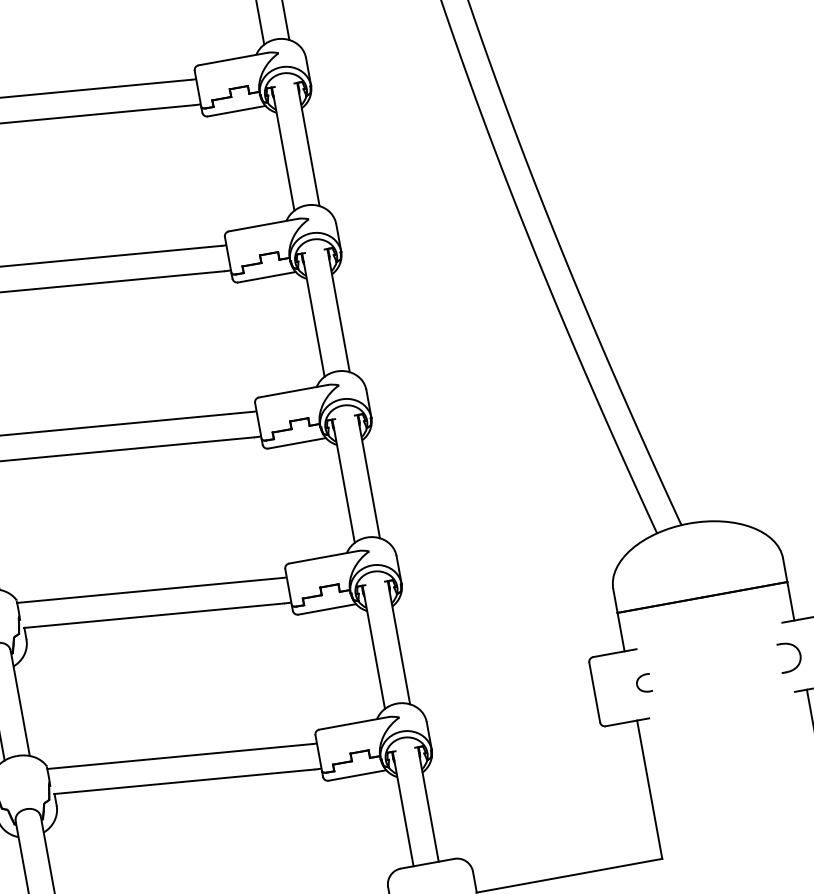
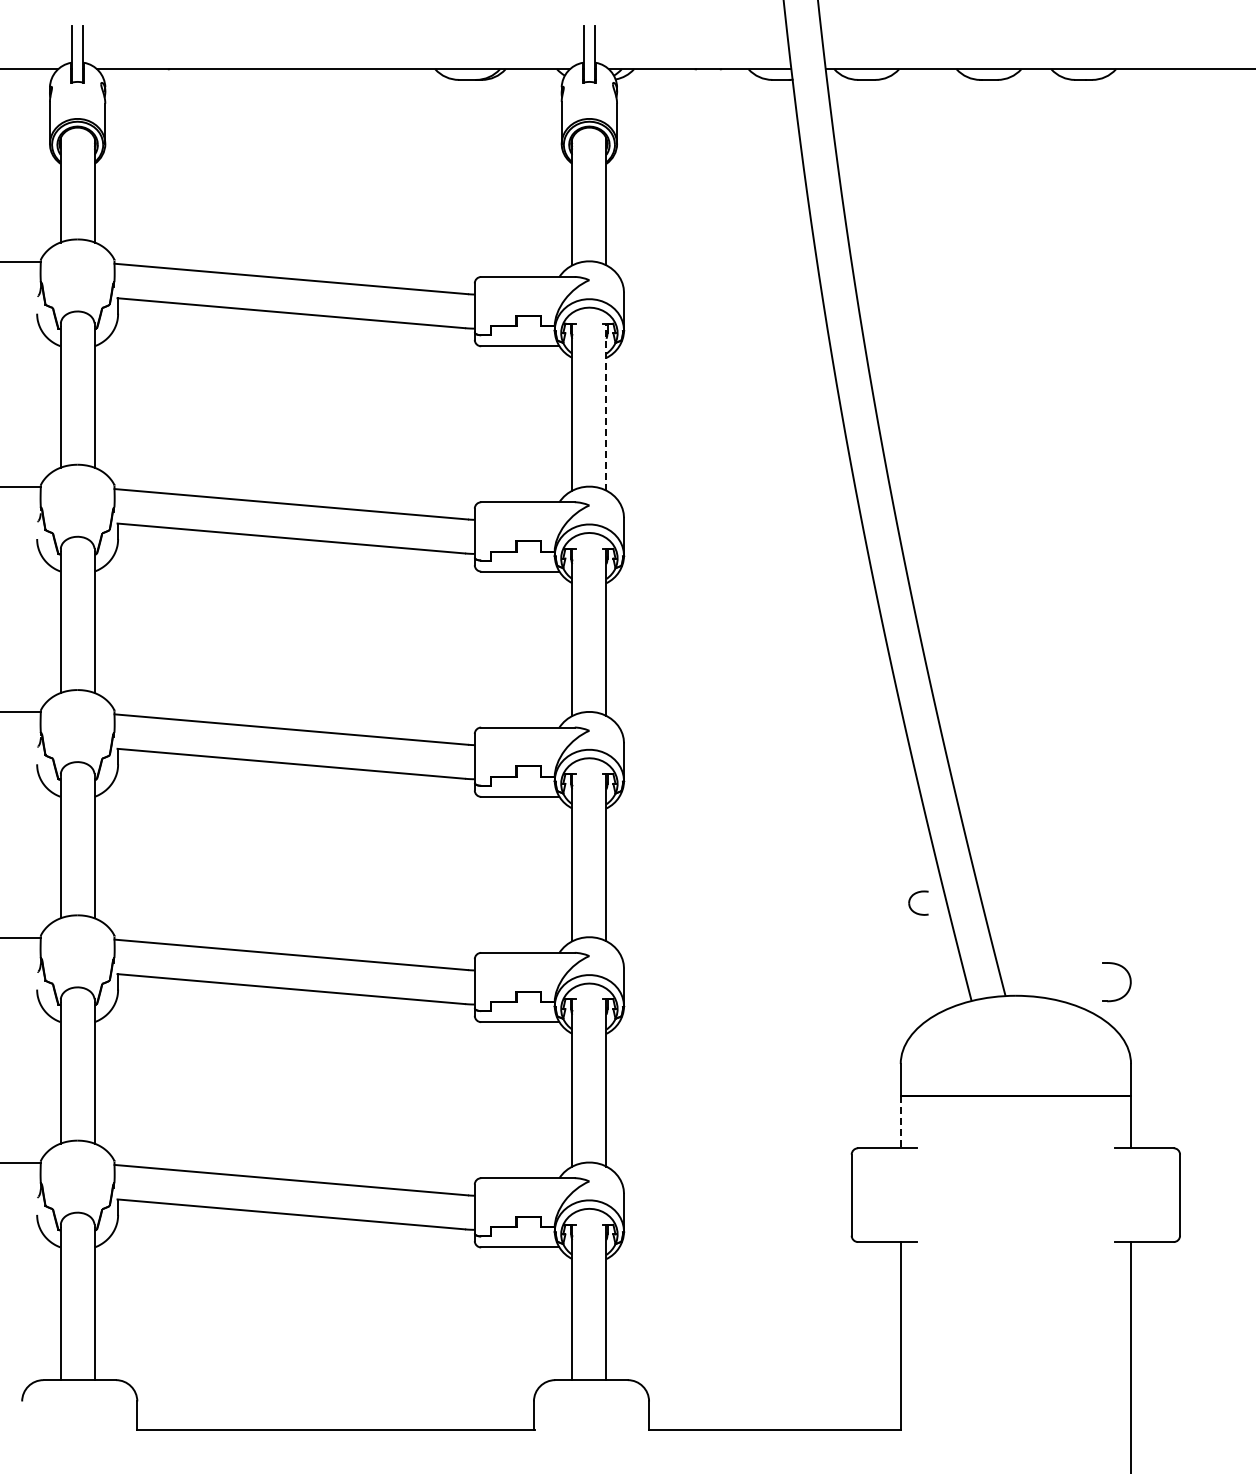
line: (308, 144) -> (606, 407), solid -> dashed
line: (620, 632) -> (900, 1122), solid -> dashed
part: (799, 655) -> (1129, 982), moved
part: (638, 680) -> (912, 897), moved

